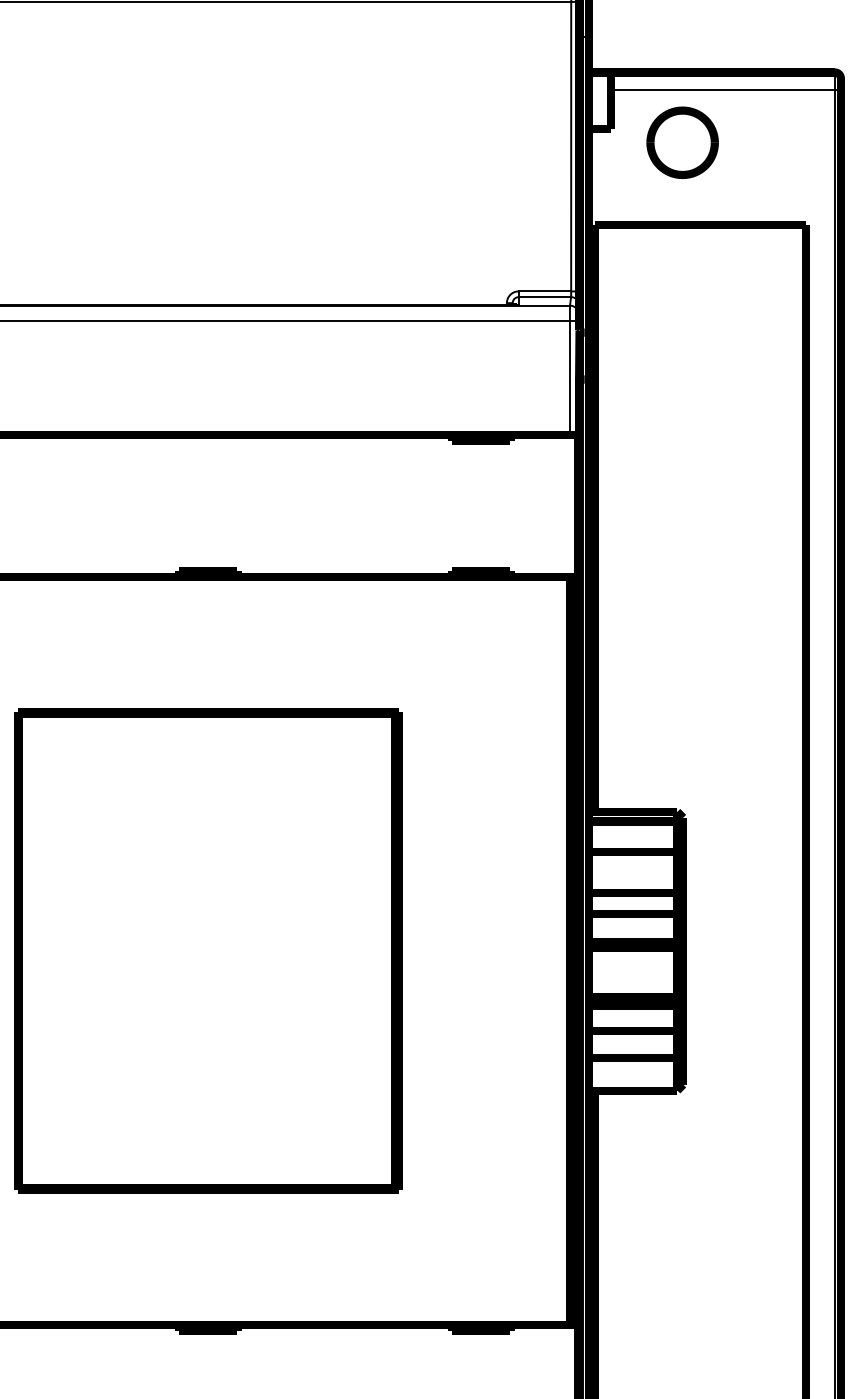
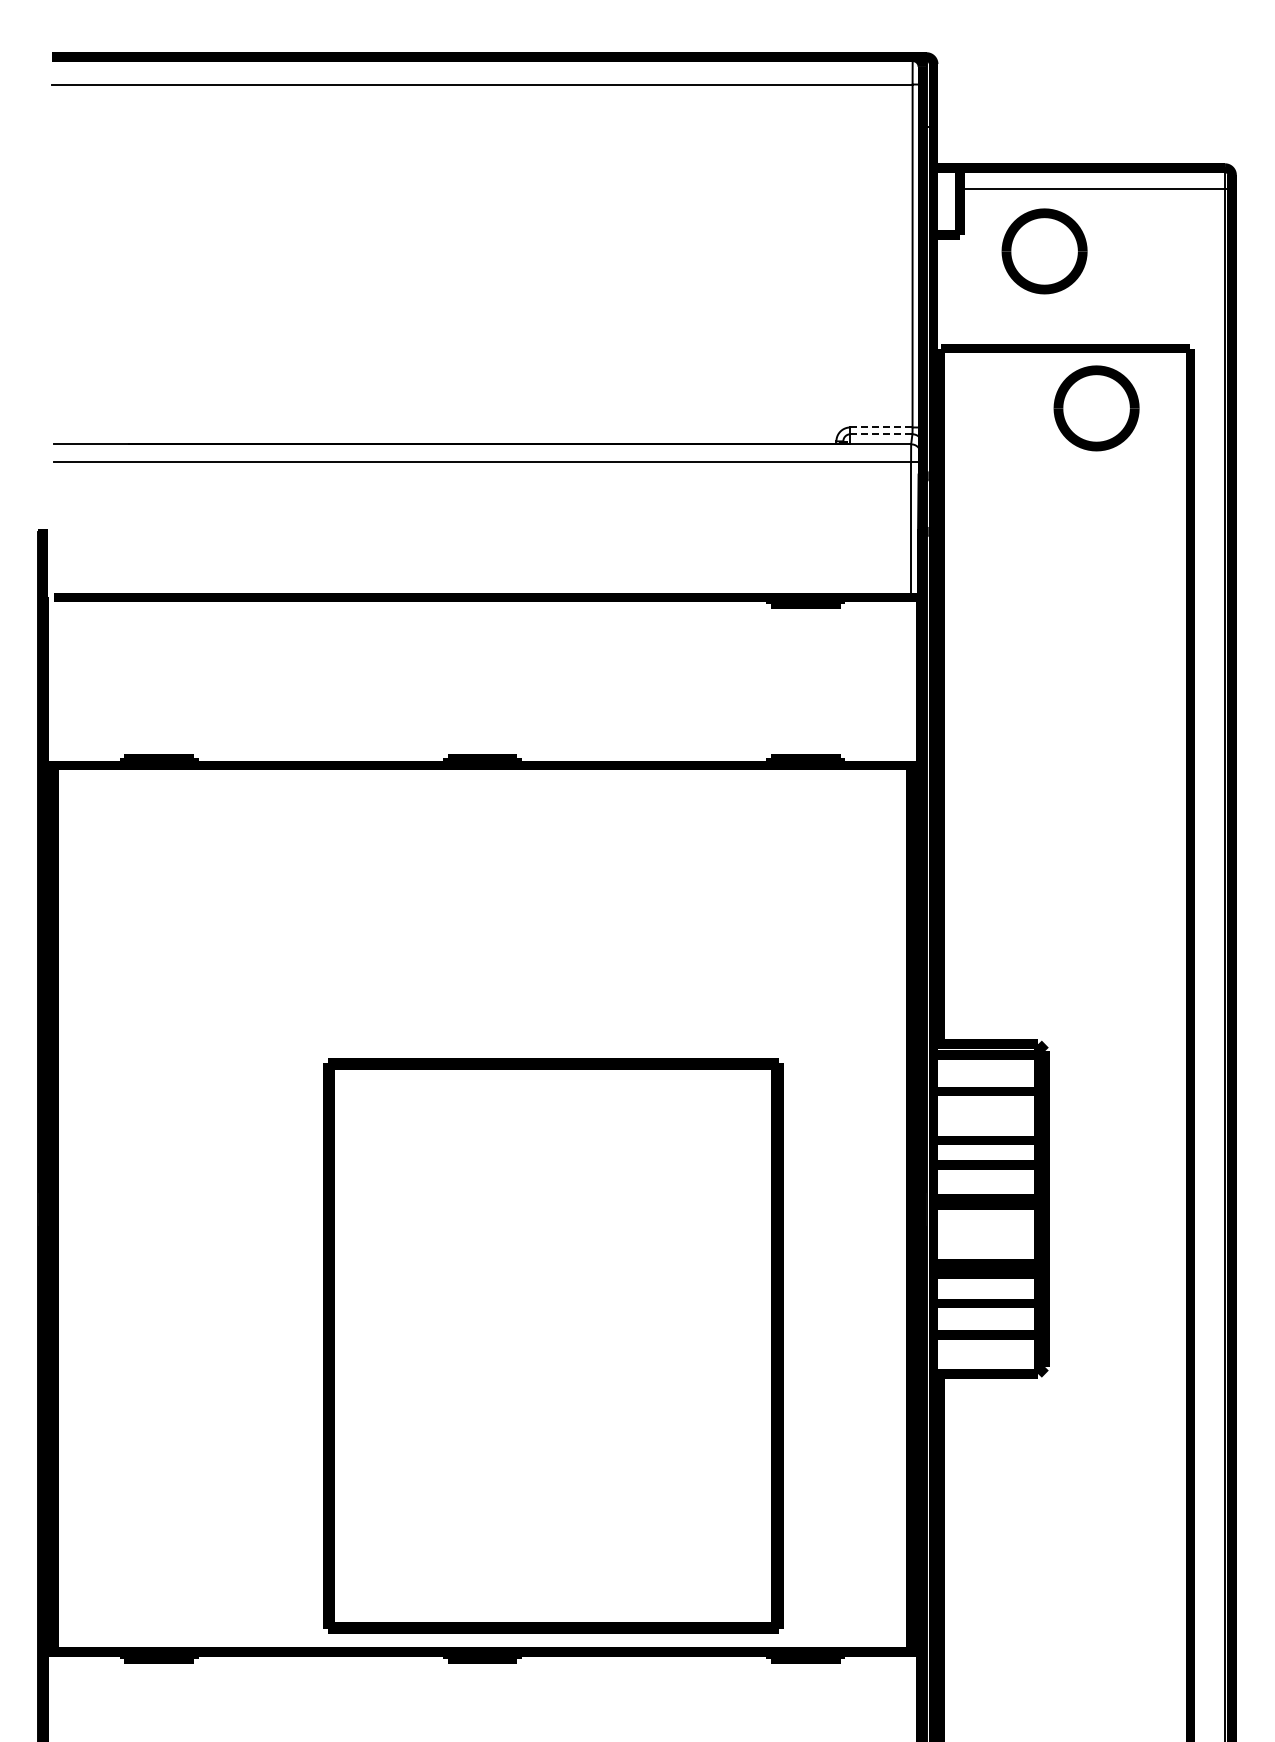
part: (726, 275) -> (1096, 408), added
line: (544, 291) -> (881, 427), solid -> dashed
line: (544, 297) -> (880, 434), solid -> dashed
part: (208, 950) -> (553, 1345), moved

